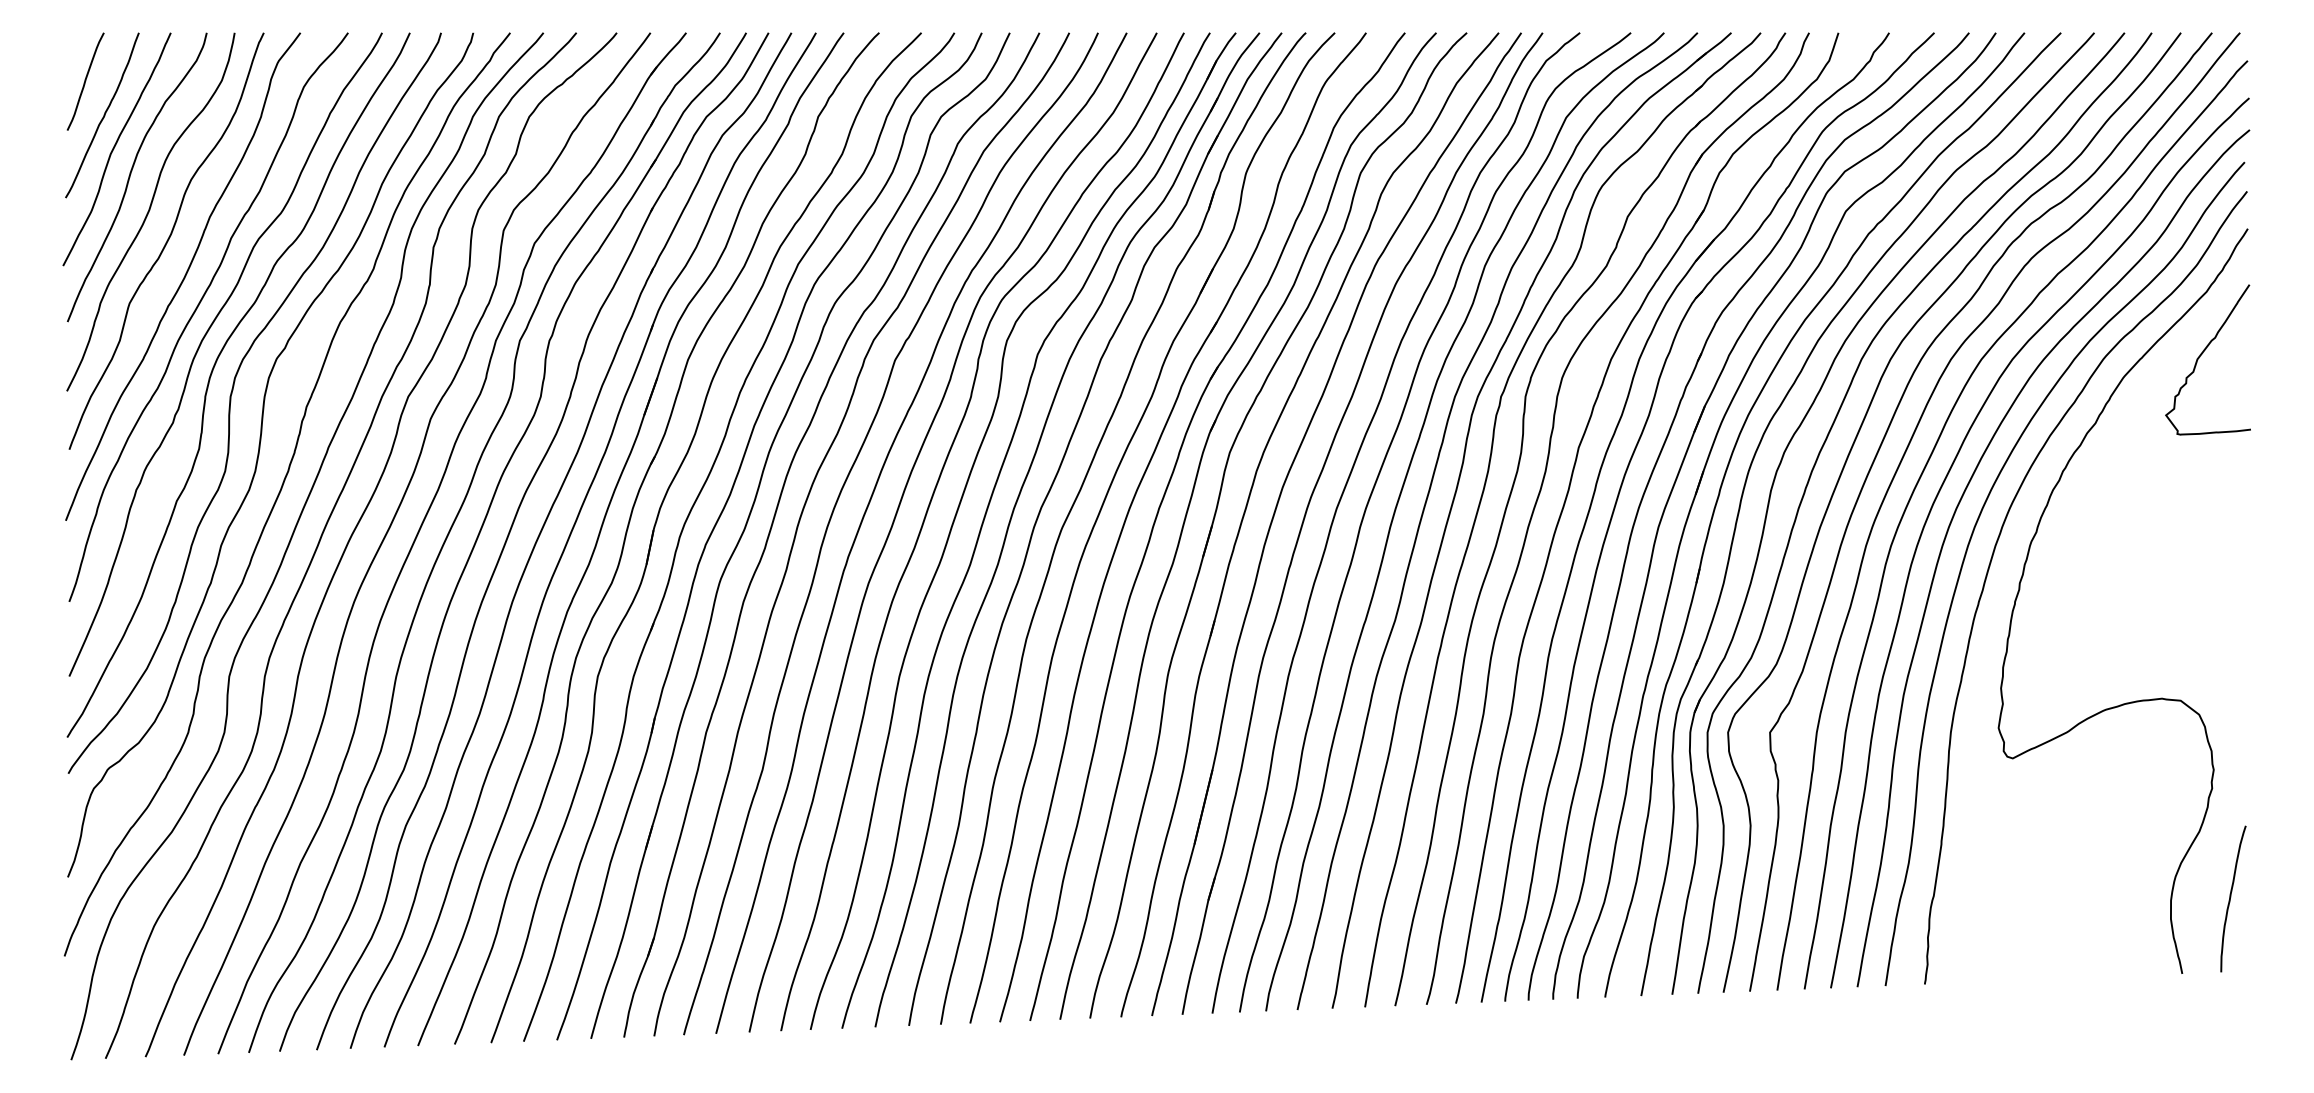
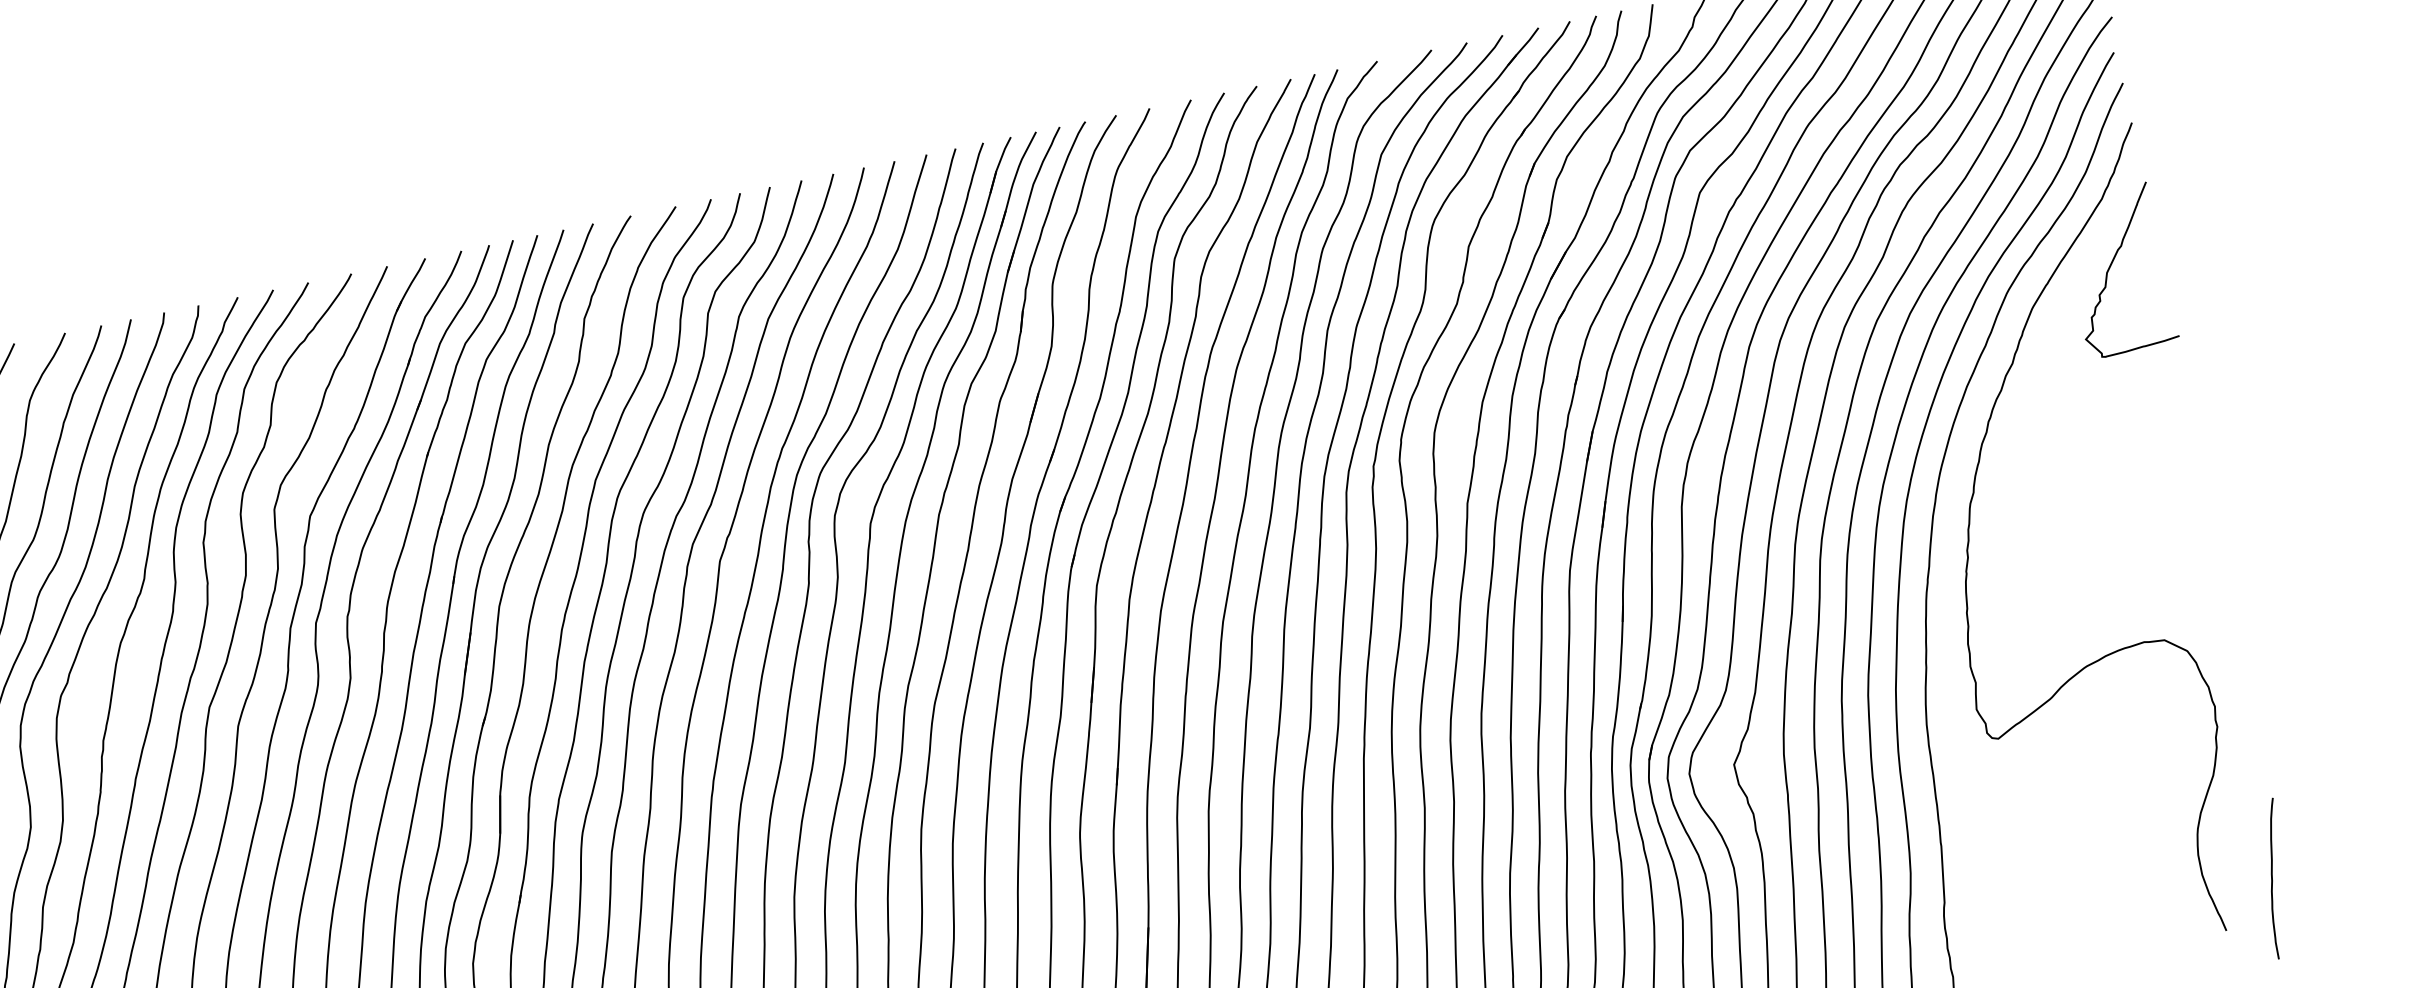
curve: (2231, 897) -> (2273, 877), moved

